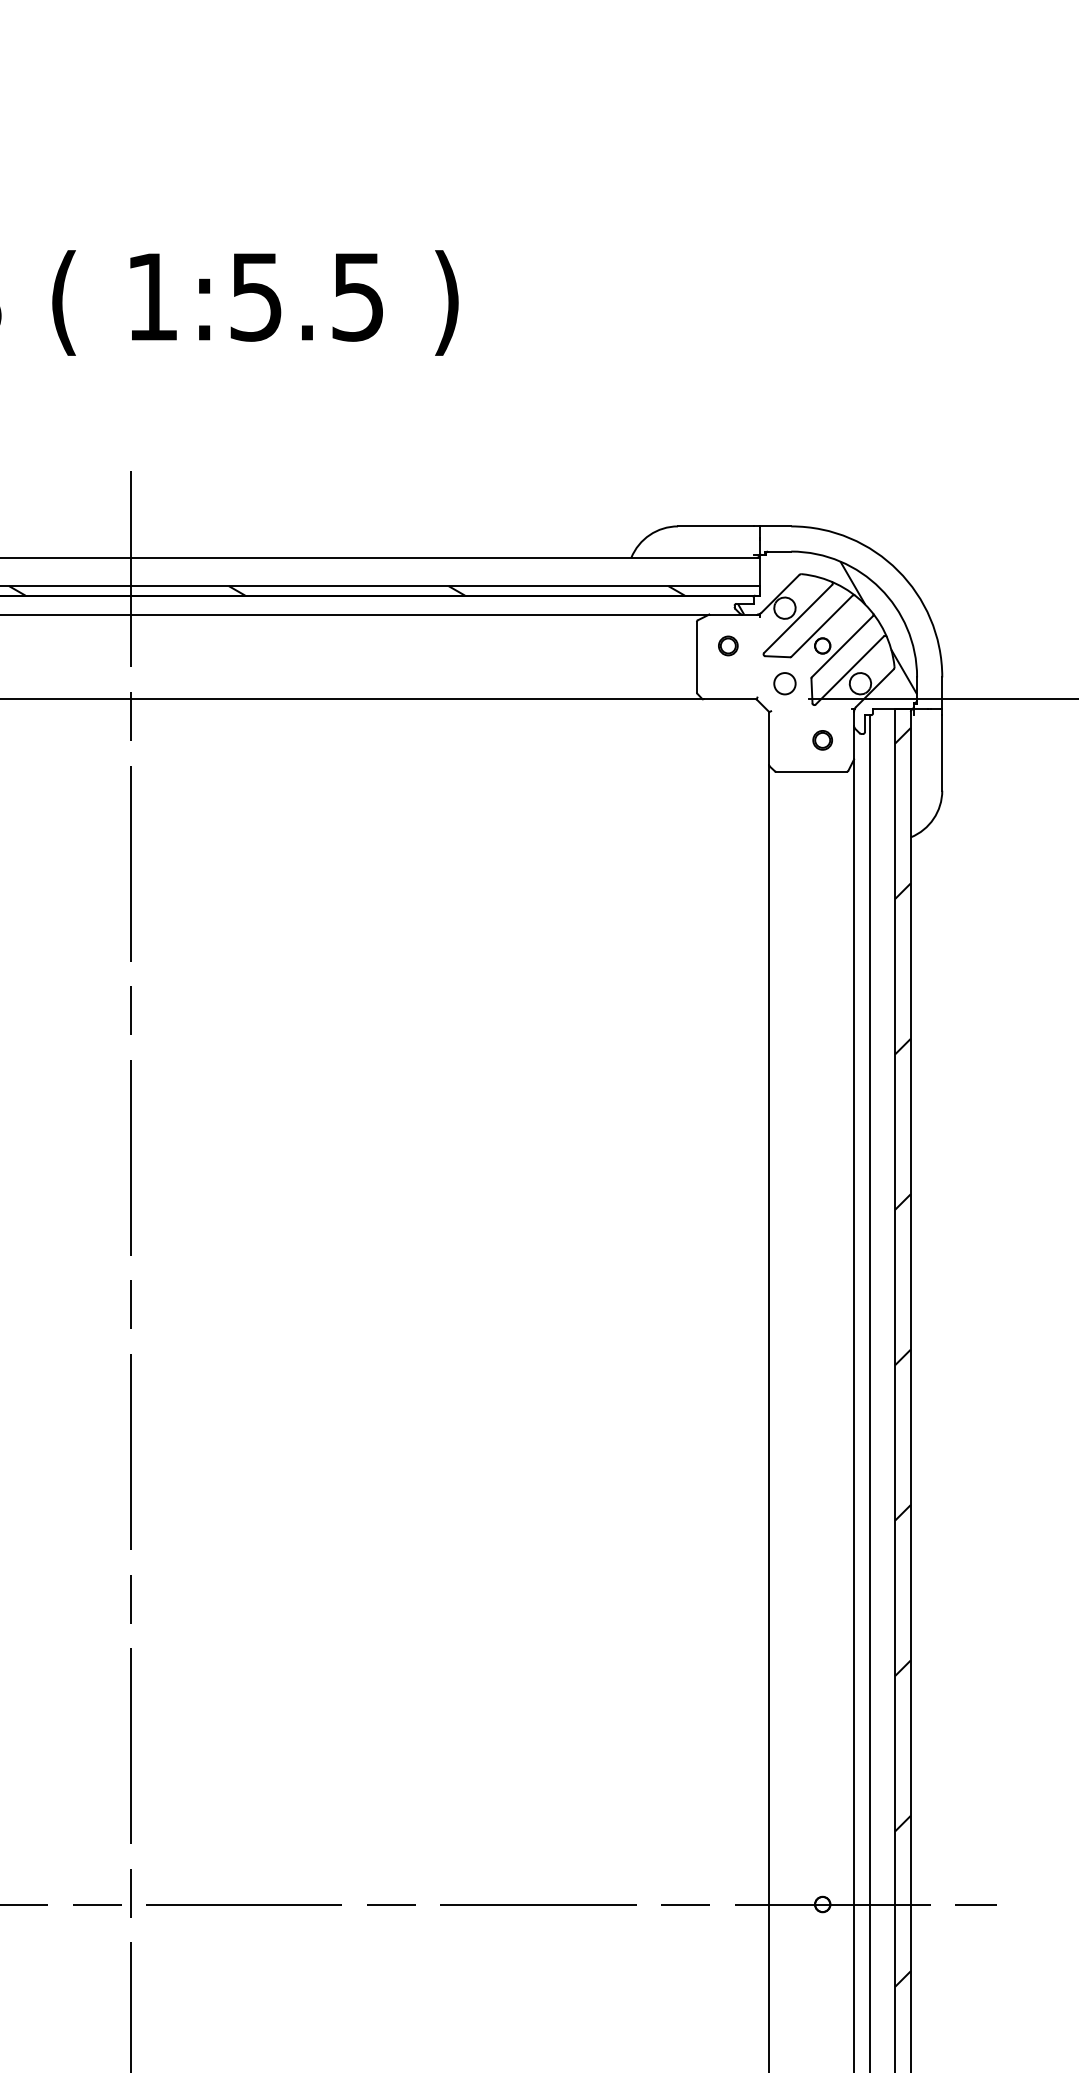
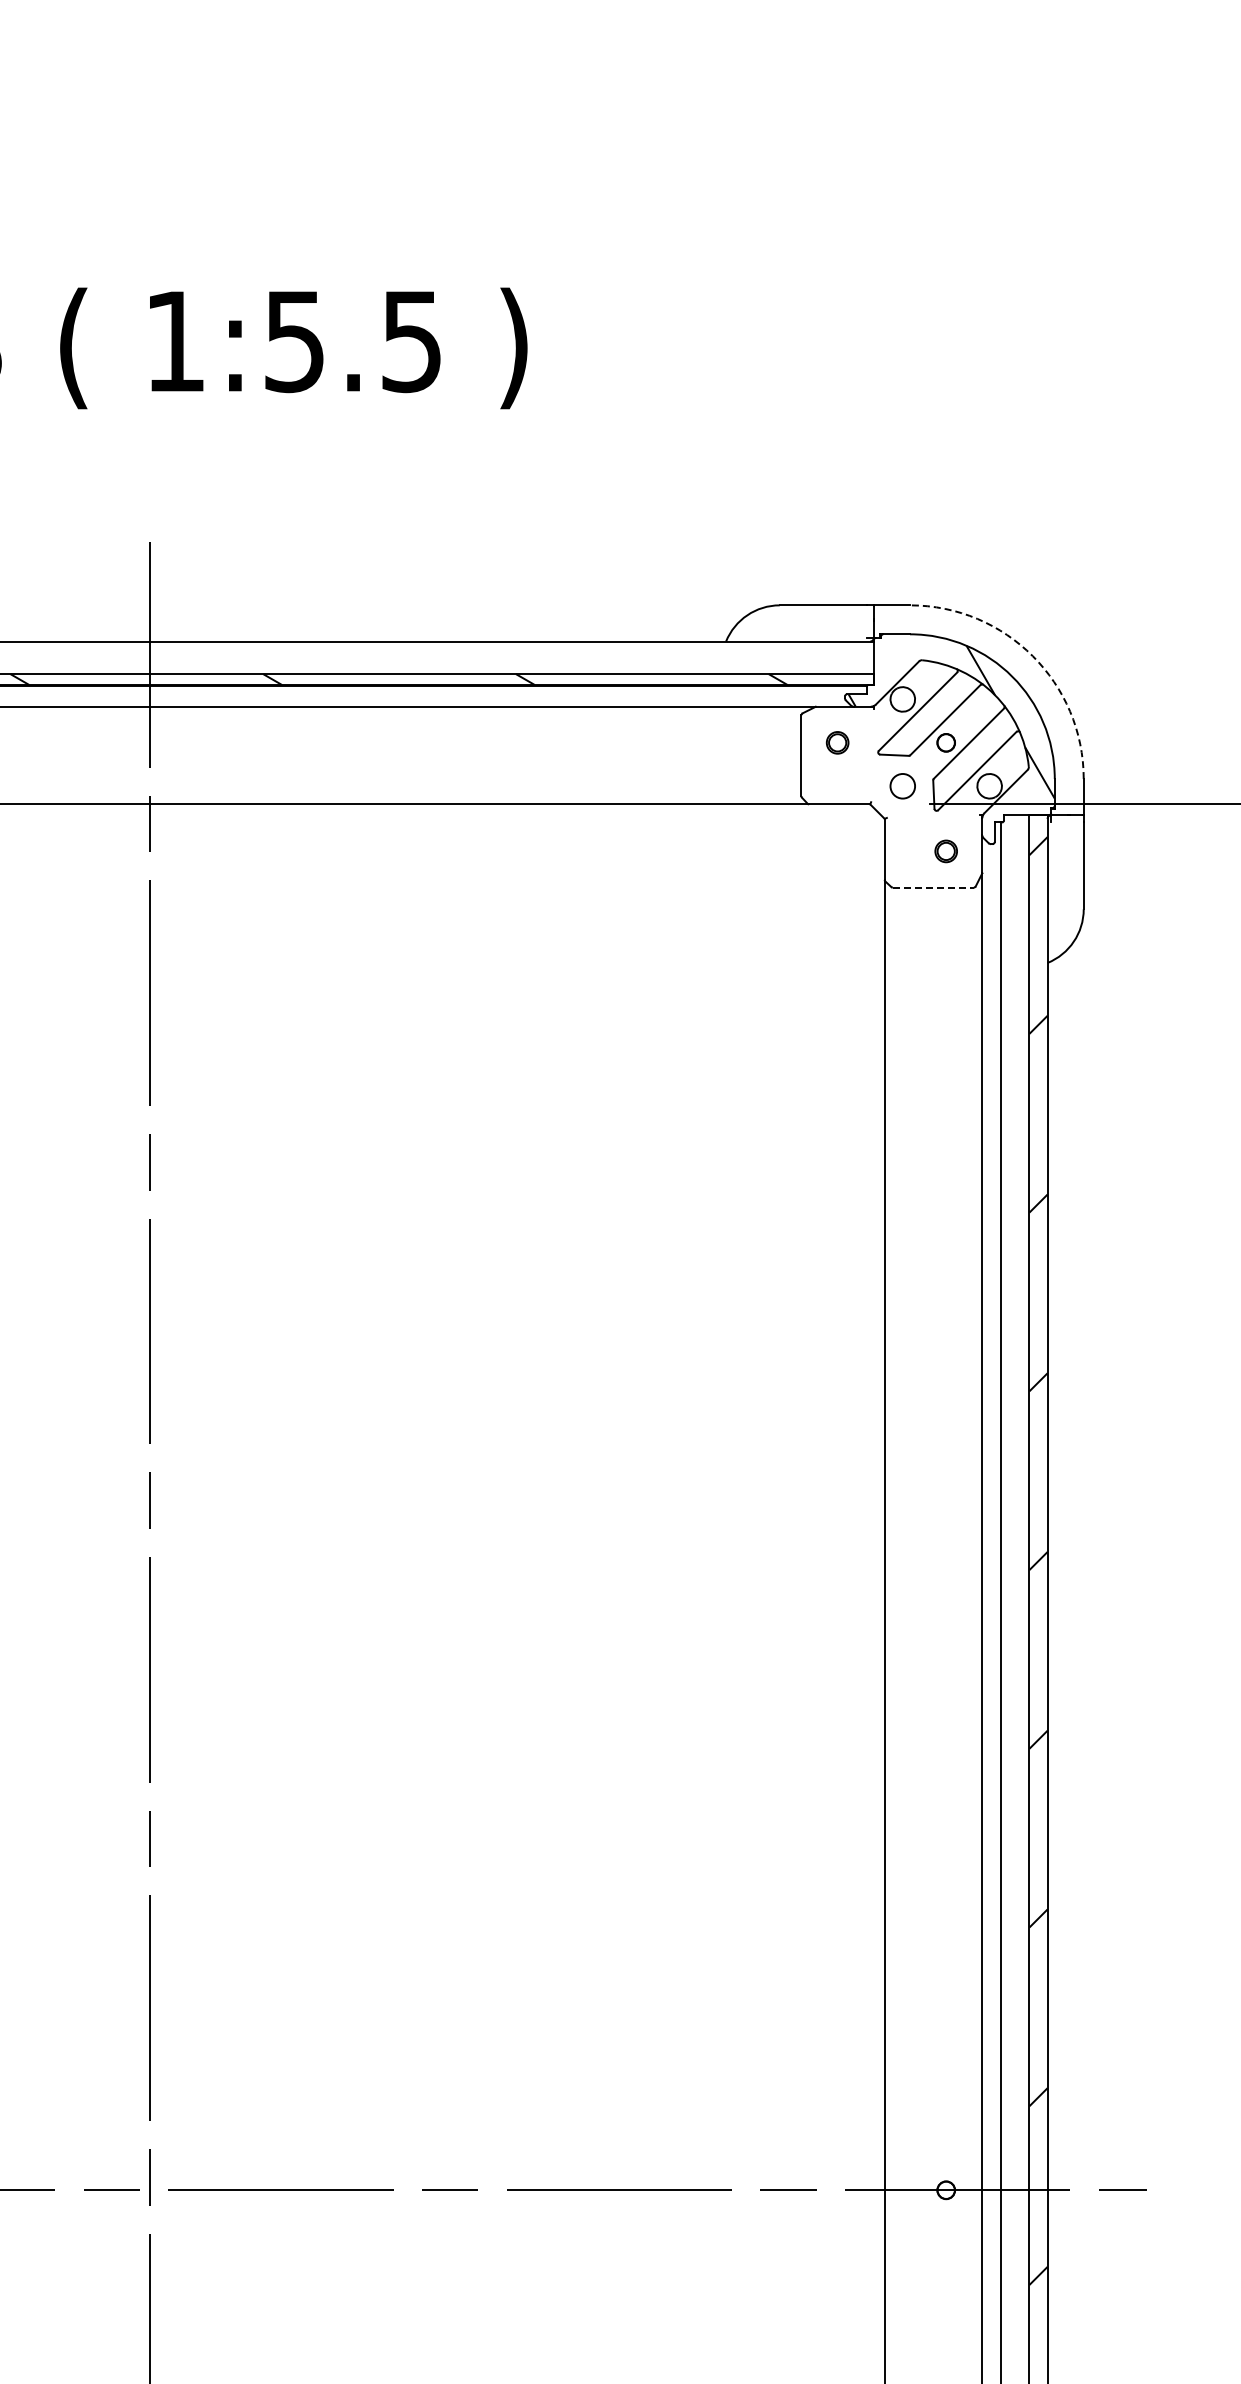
arc: (897, 570) -> (1032, 656), solid -> dashed
line: (811, 771) -> (933, 887), solid -> dashed

